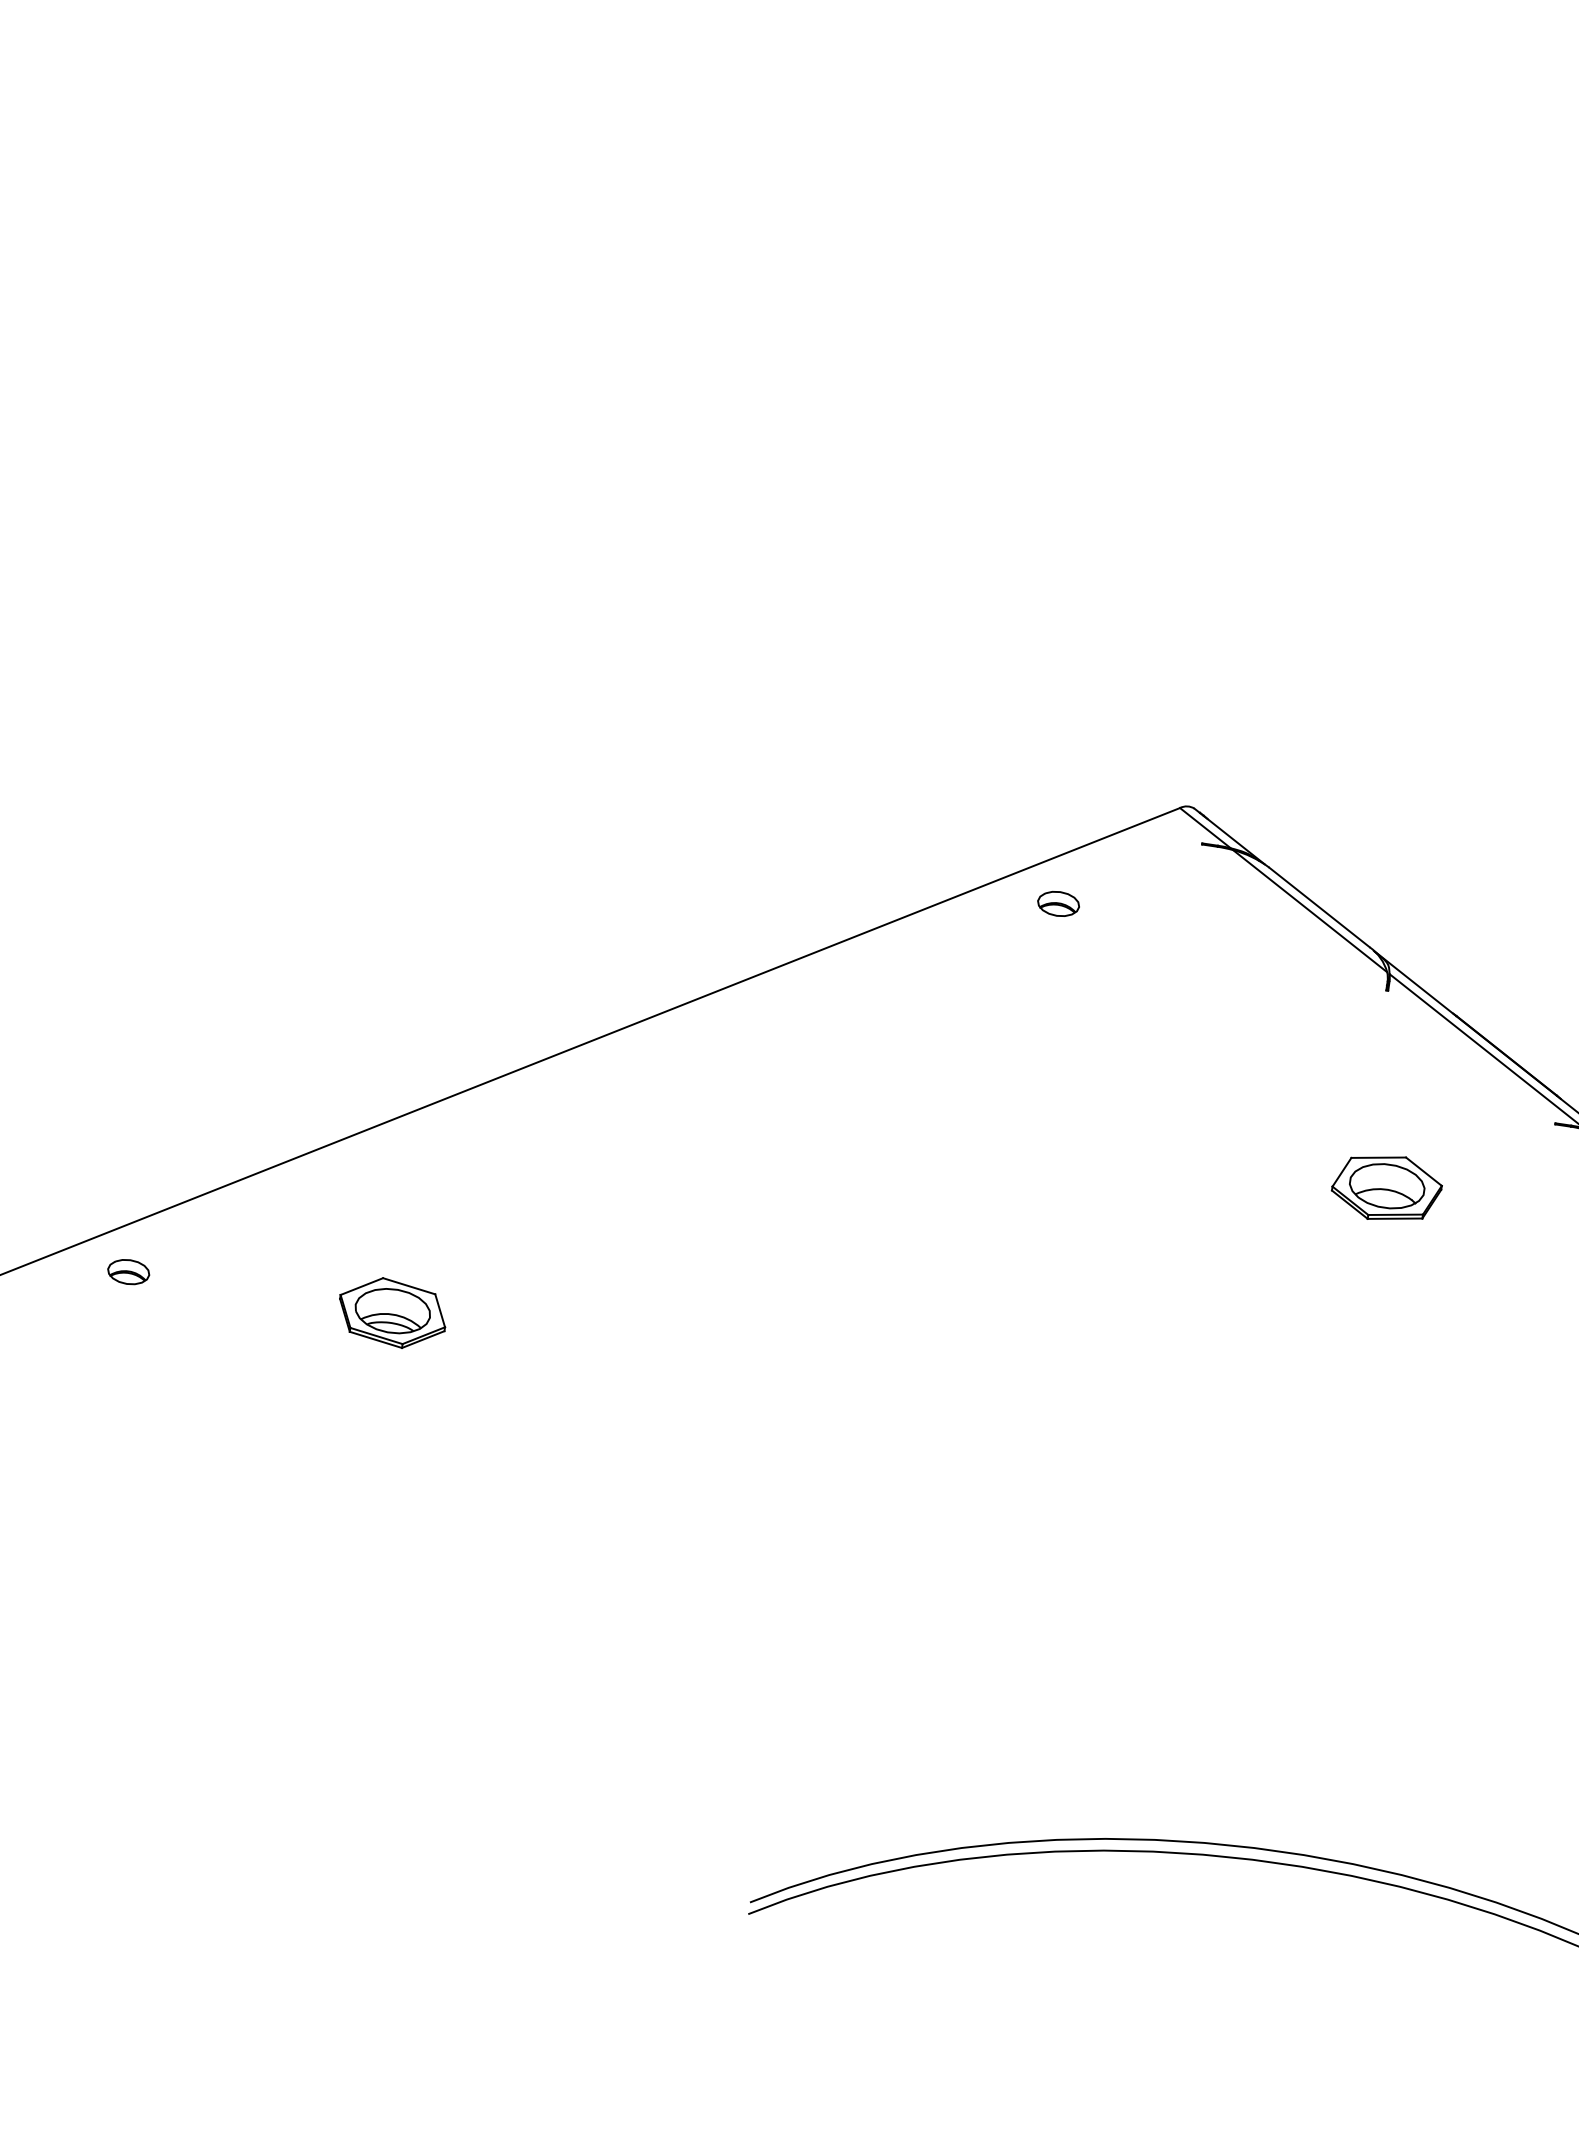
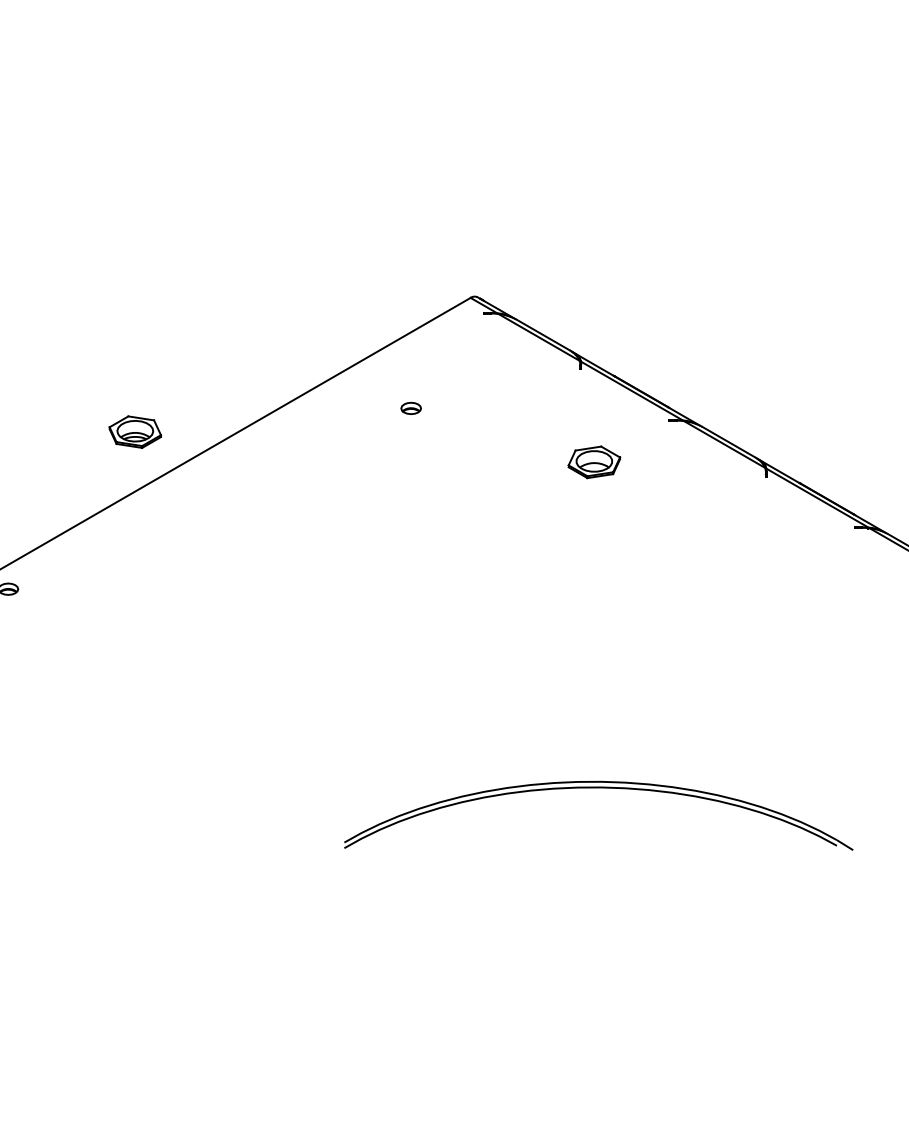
part: (1057, 901) -> (410, 407), moved
part: (393, 1311) -> (135, 431), moved

